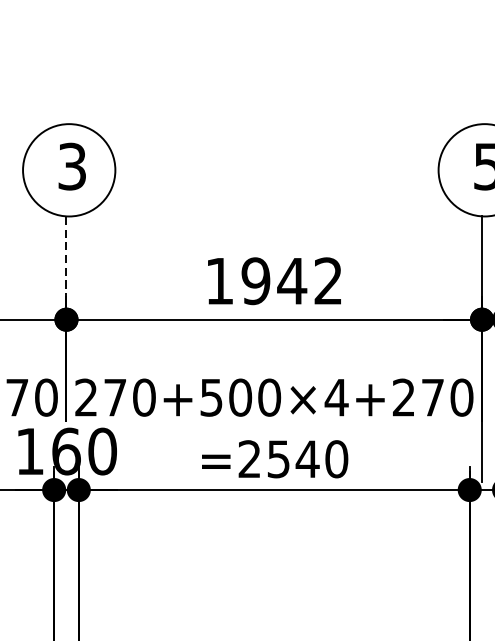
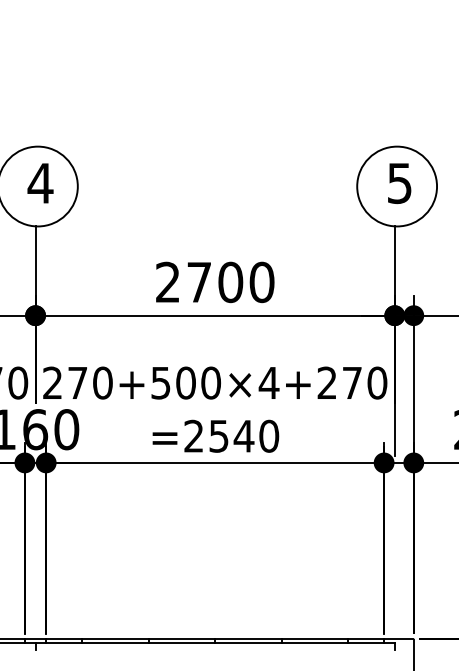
text: (72, 166) -> (40, 183), 3 -> 4
line: (66, 259) -> (35, 263), dashed -> solid
text: (274, 281) -> (215, 282), 1942 -> 2700

